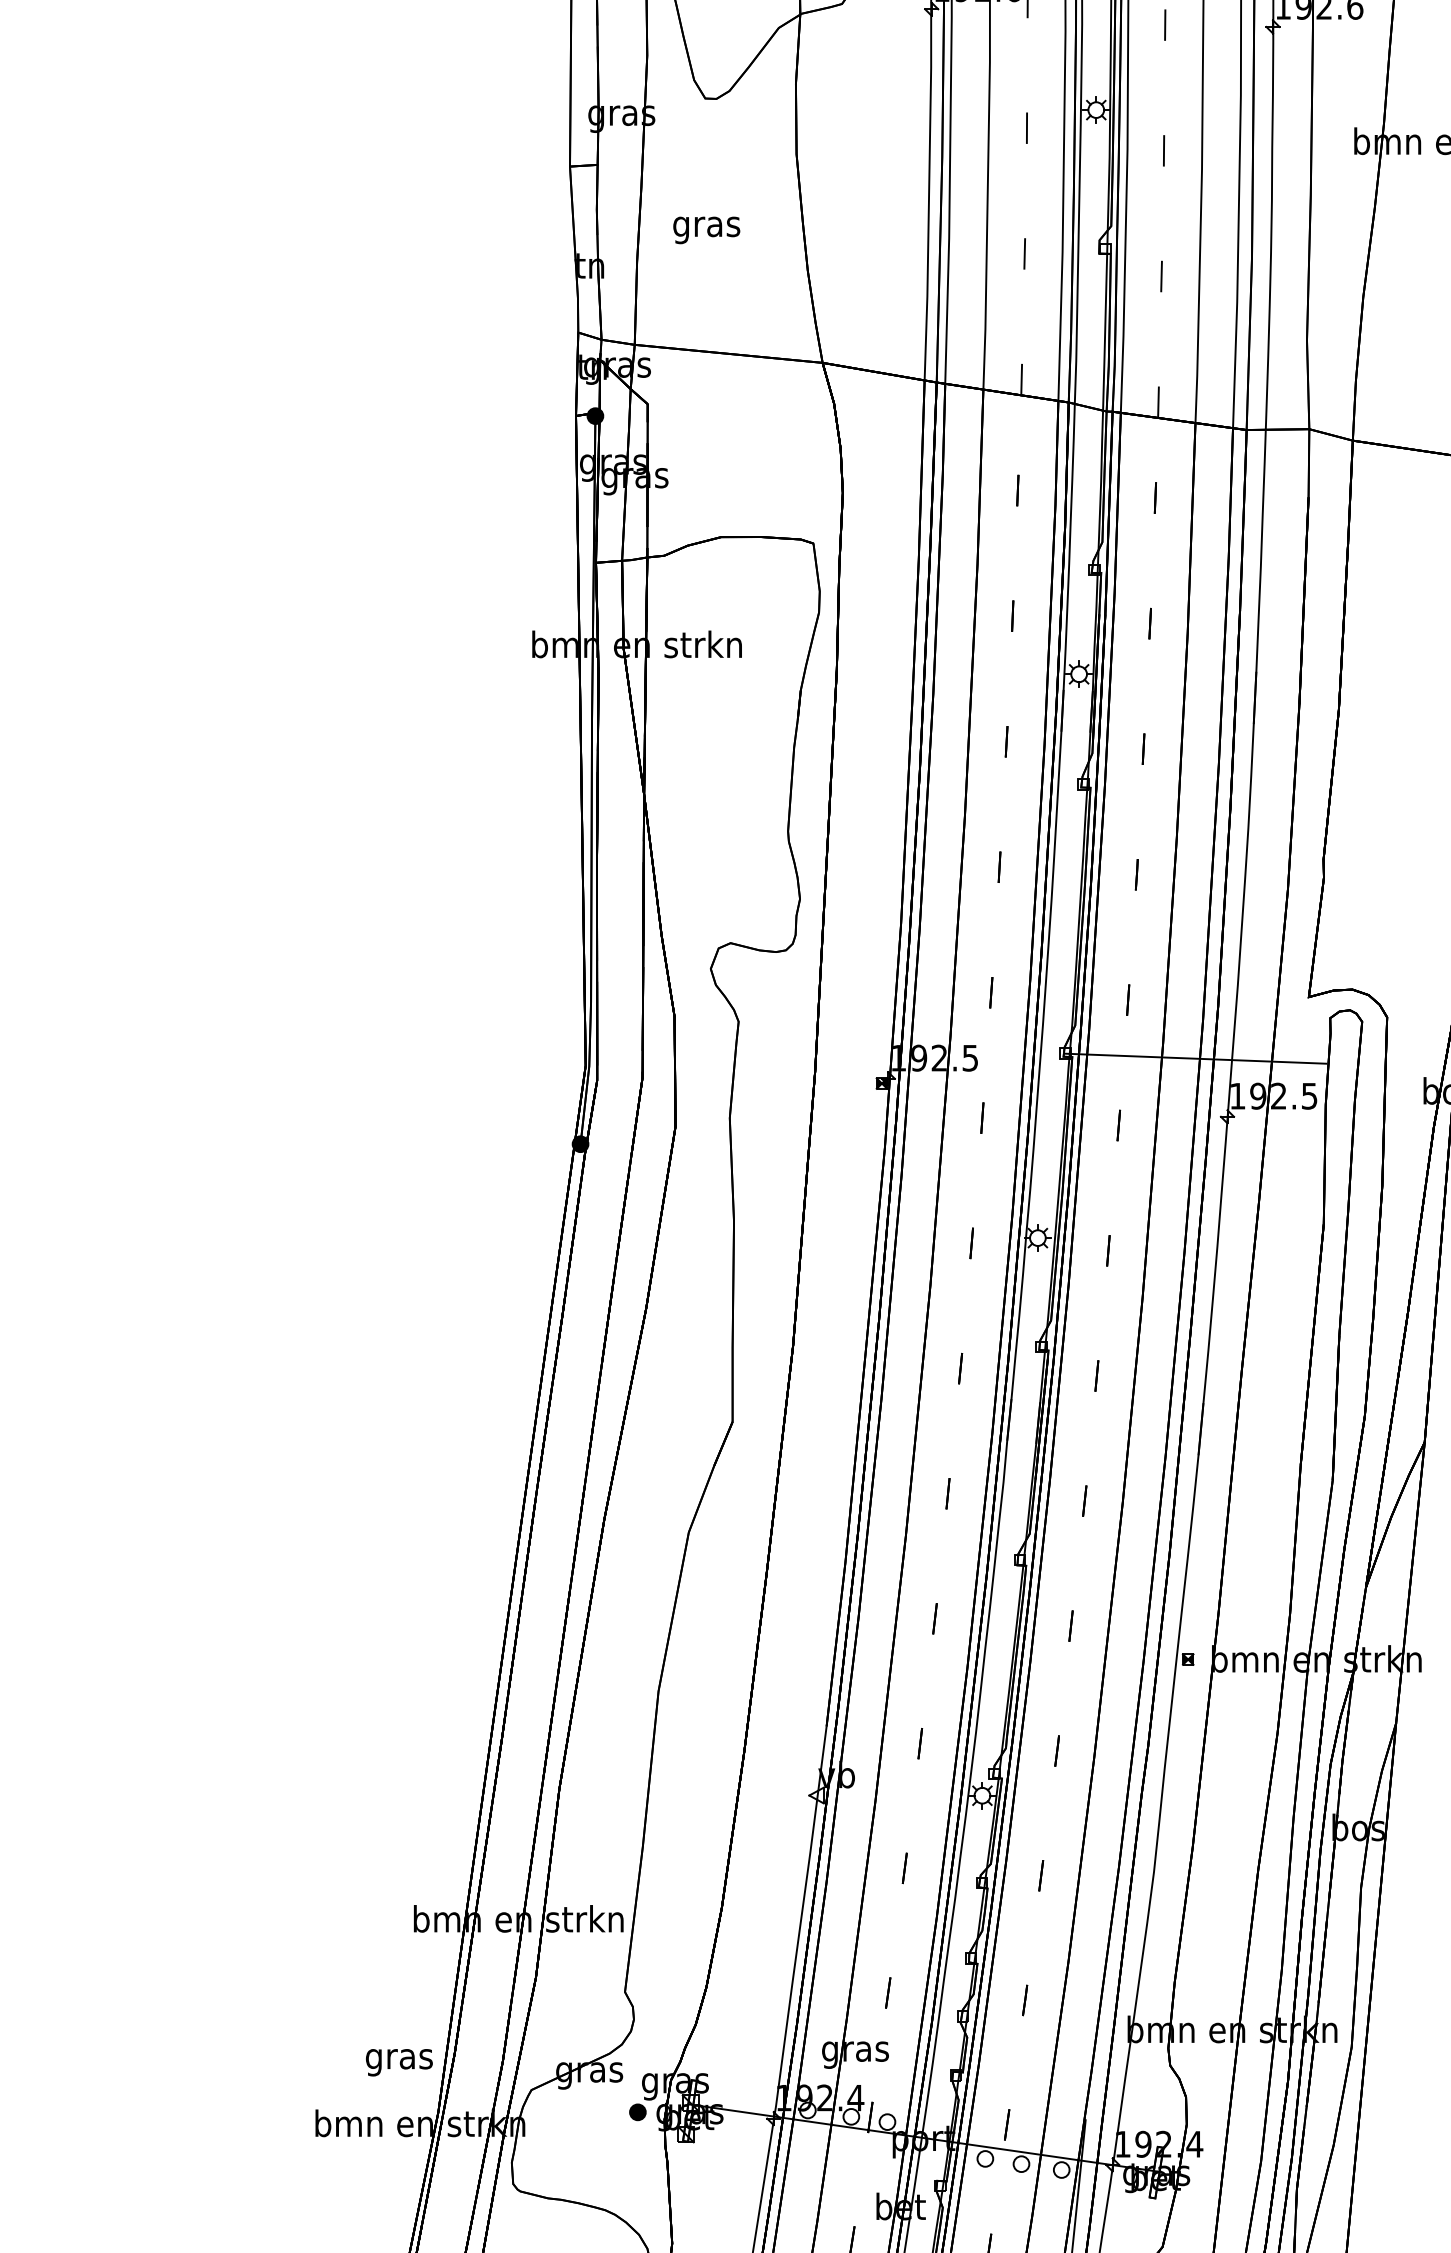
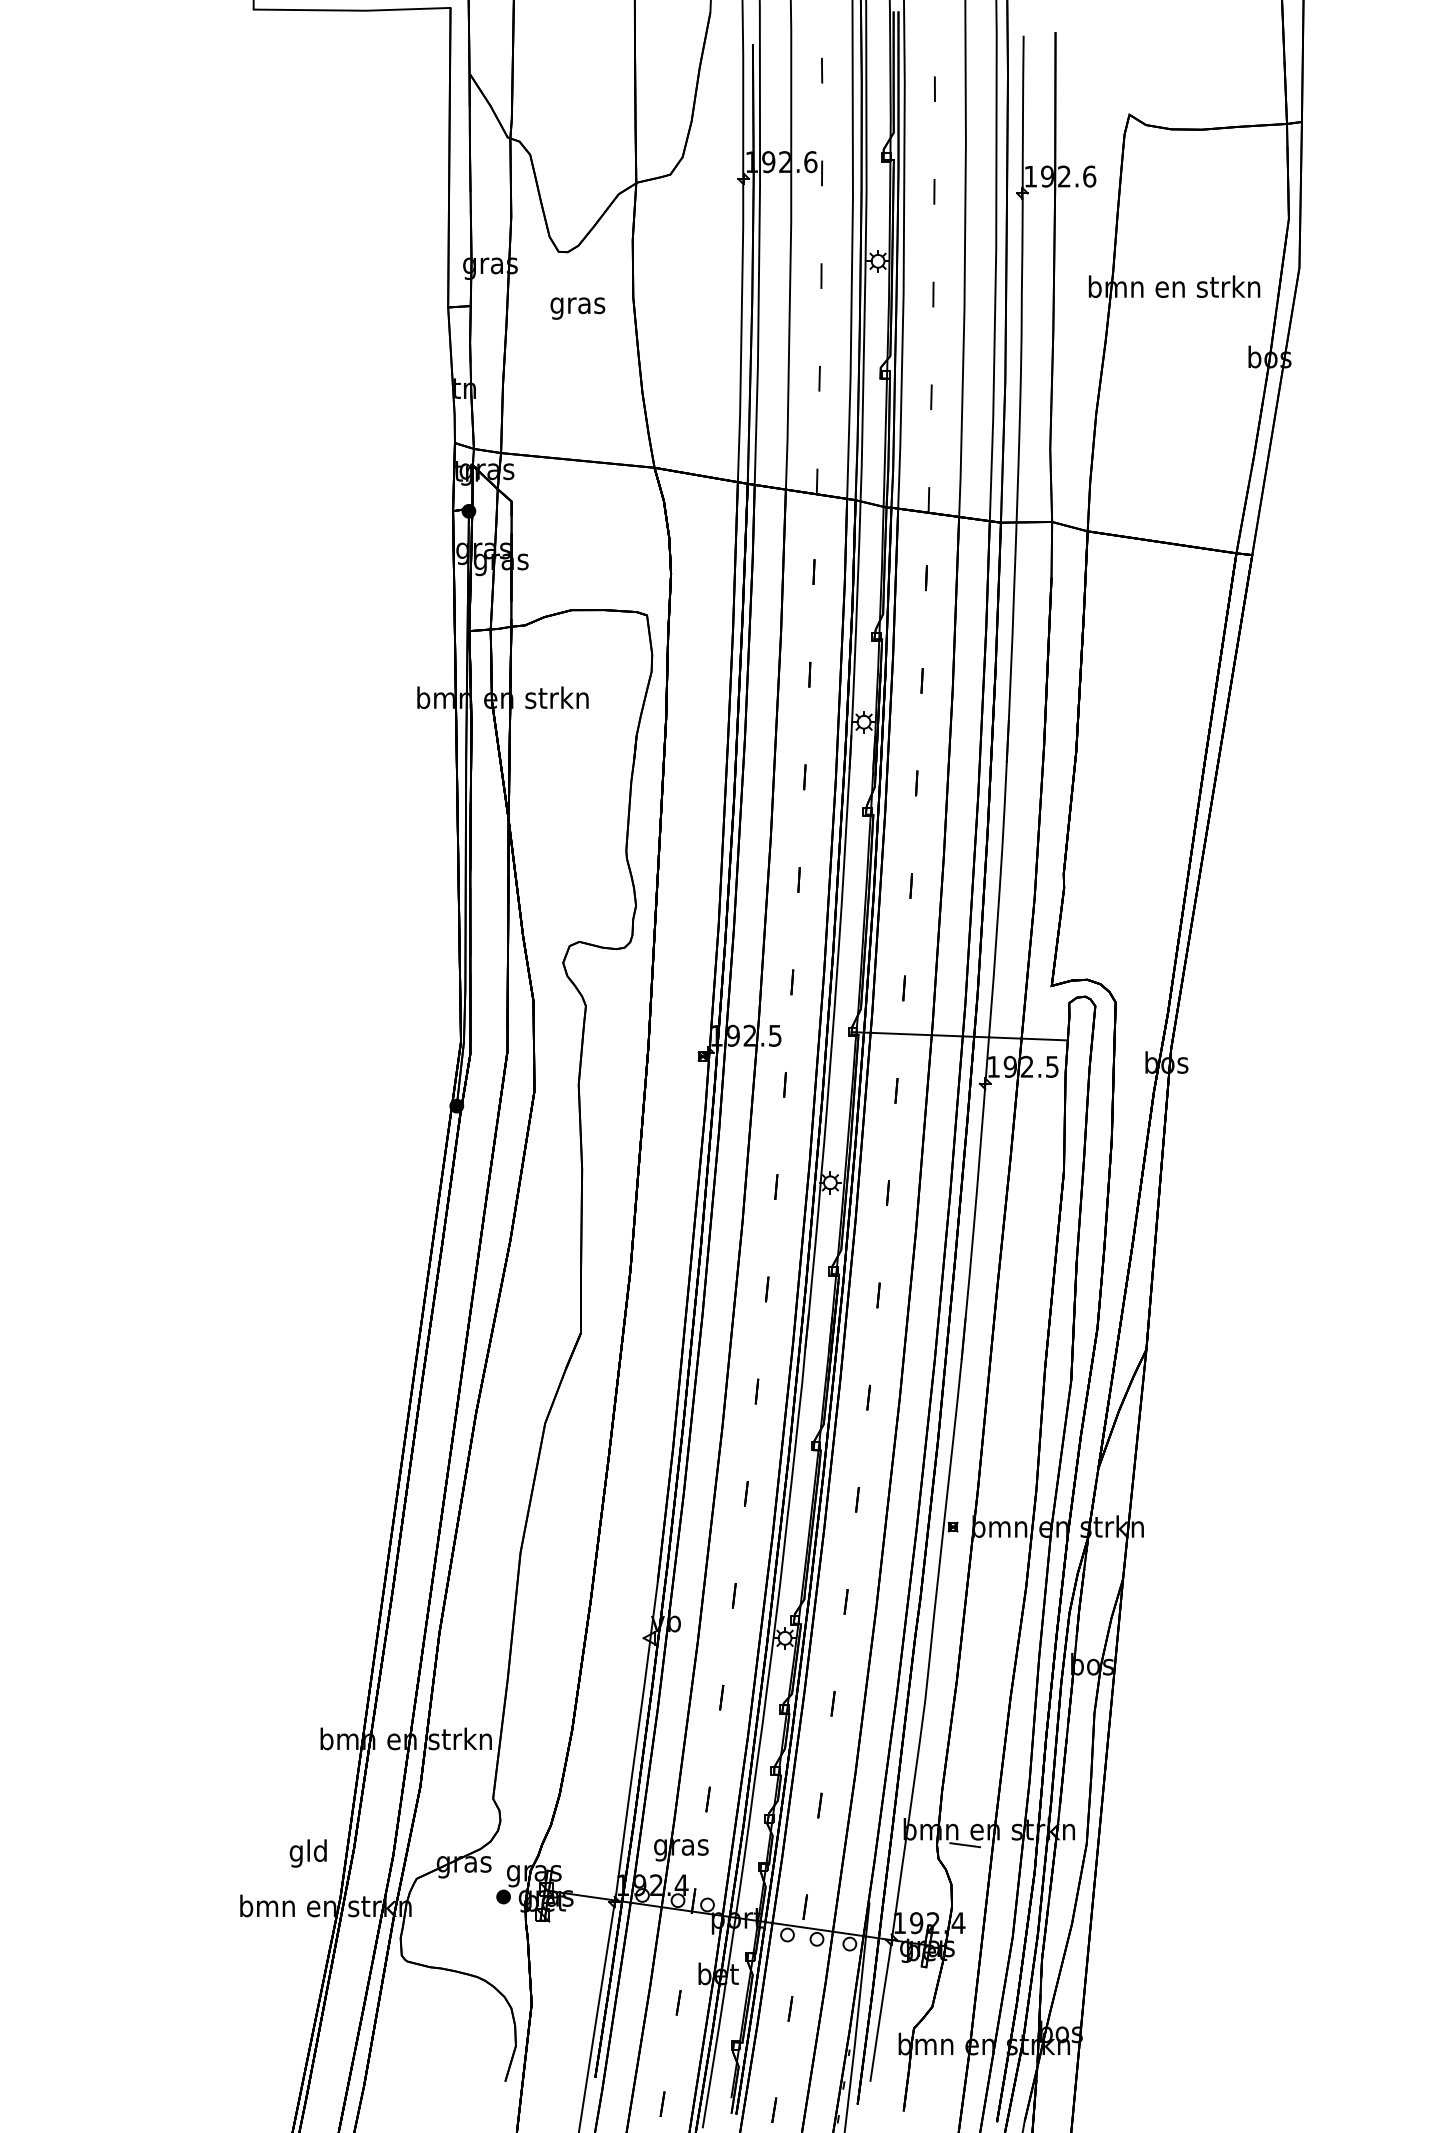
text: (706, 230) -> (577, 308), moved
line: (1203, 2049) -> (965, 1845), added
text: (399, 2059) -> (308, 1853), gras -> gld

